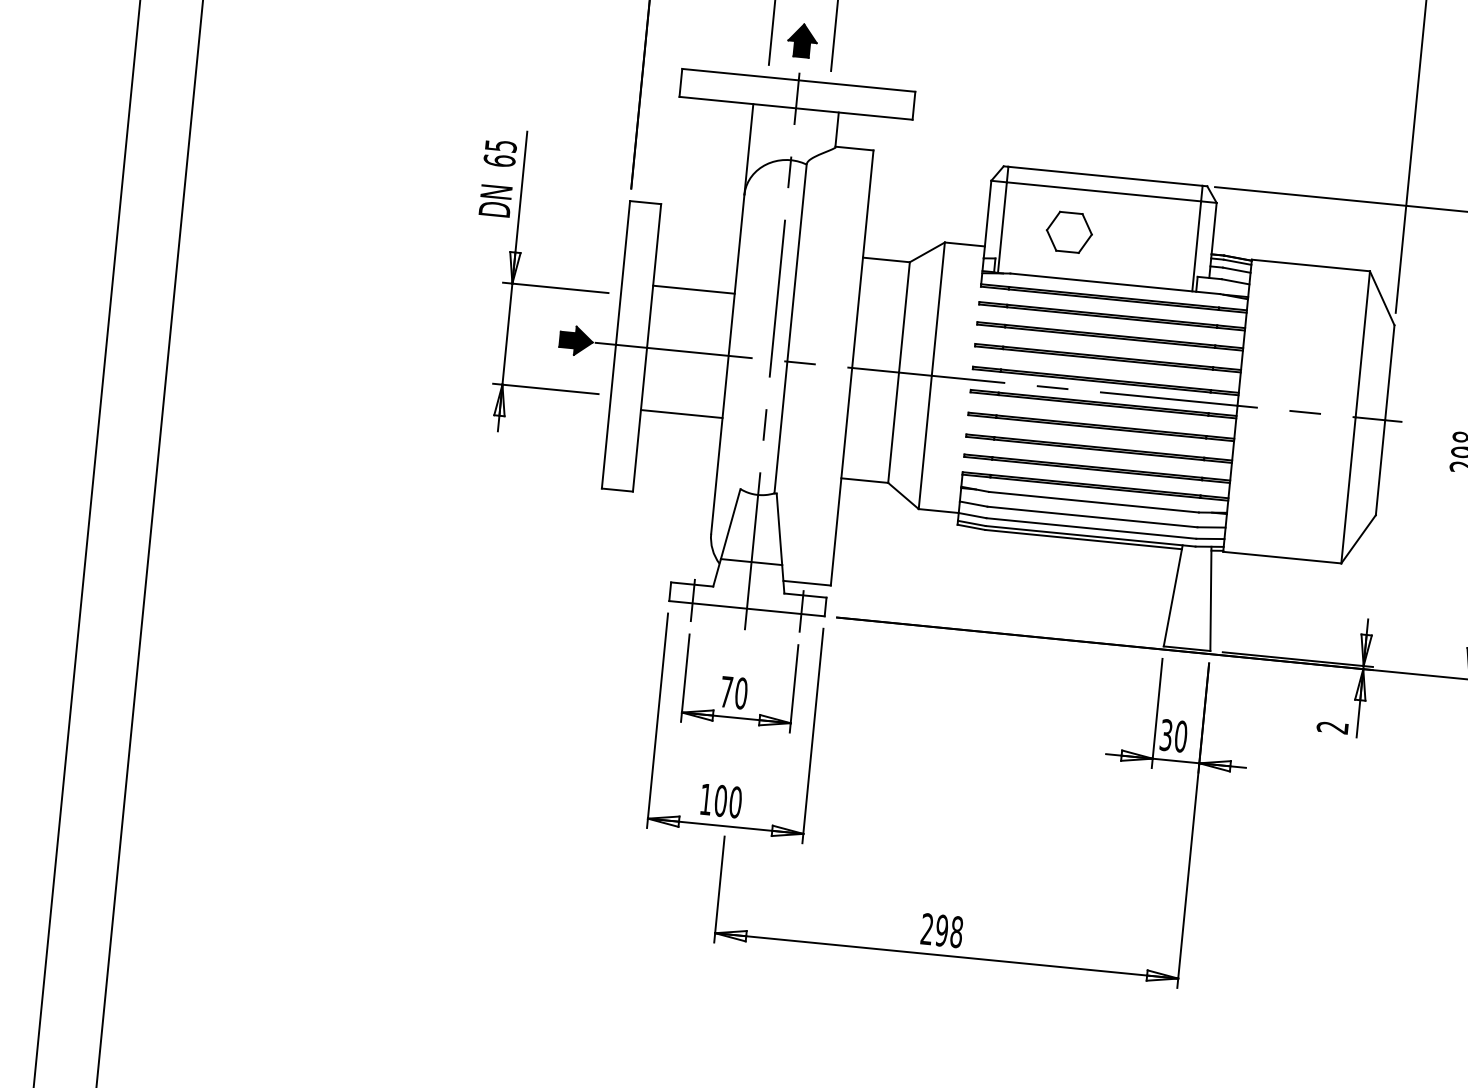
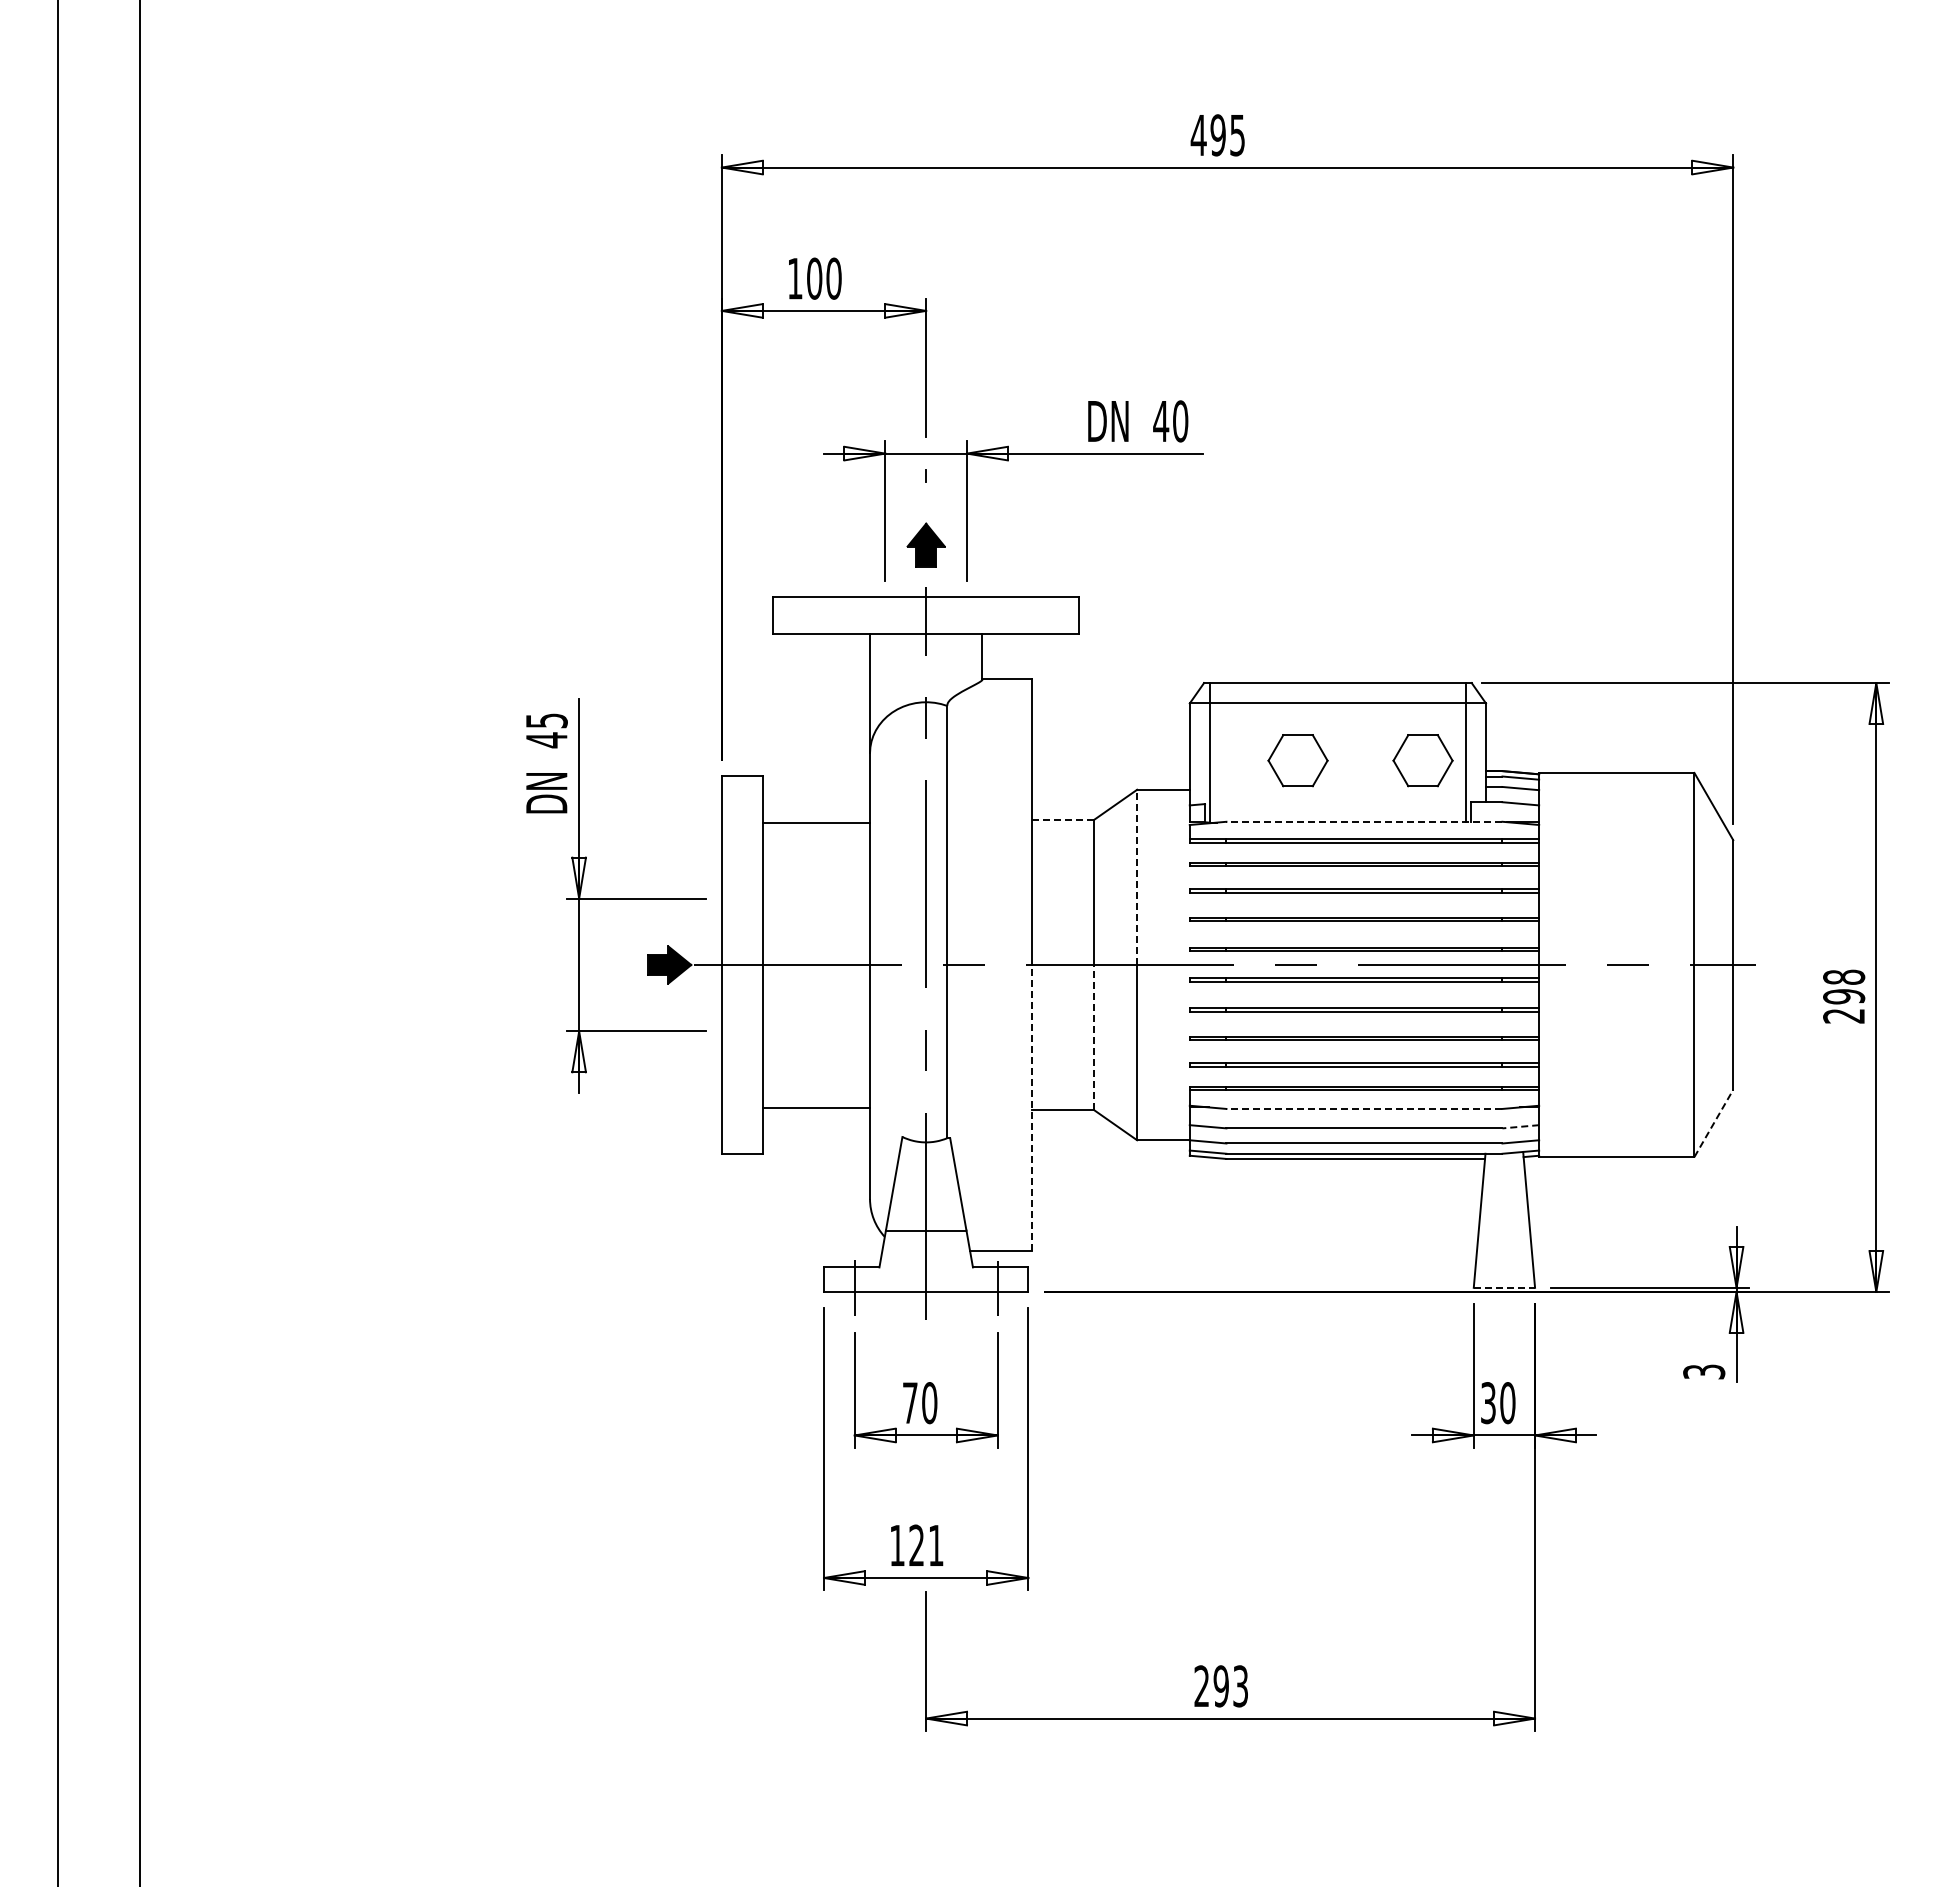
text: (499, 161) -> (546, 740), 65 -> 45
part: (1164, 241) -> (1422, 760), added
line: (886, 259) -> (1063, 819), solid -> dashed
line: (1114, 283) -> (1363, 821), solid -> dashed
line: (694, 289) -> (816, 823), moved
line: (938, 309) -> (1137, 877), solid -> dashed
line: (681, 413) -> (816, 1107), moved
line: (893, 427) -> (1094, 1037), solid -> dashed
line: (841, 476) -> (1032, 1107), solid -> dashed
line: (1093, 501) -> (1363, 1108), solid -> dashed
line: (1211, 527) -> (1520, 1126), solid -> dashed
line: (1358, 539) -> (1713, 1123), solid -> dashed
line: (1187, 648) -> (1504, 1287), solid -> dashed
text: (1332, 727) -> (1704, 1371), 2 -> 3
text: (728, 801) -> (926, 1545), 100 -> 121
text: (956, 932) -> (1240, 1686), 298 -> 293

